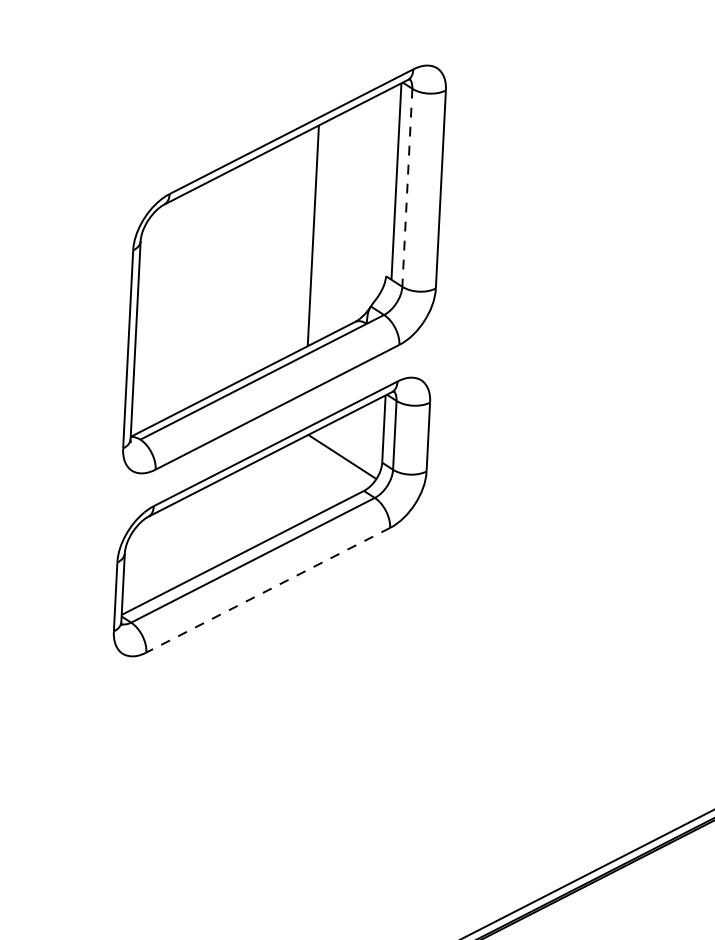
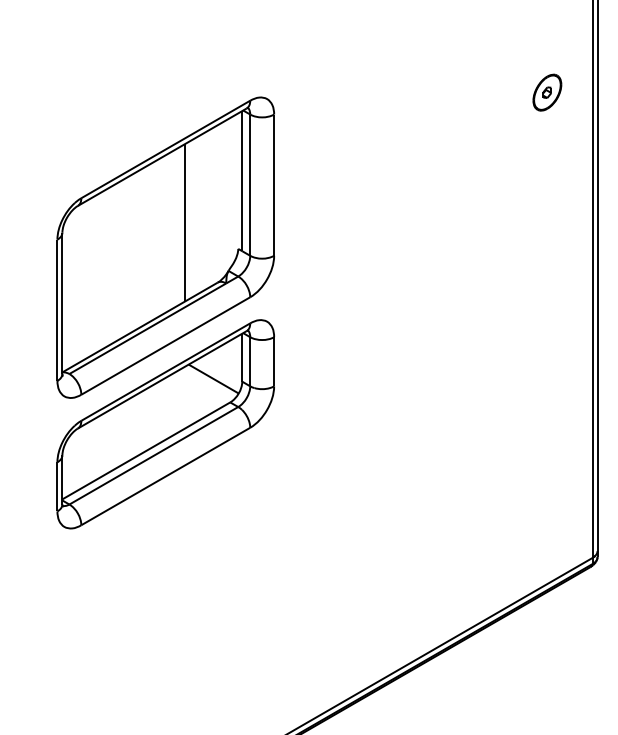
line: (407, 188) -> (250, 185), dashed -> solid
line: (267, 590) -> (165, 476), dashed -> solid

